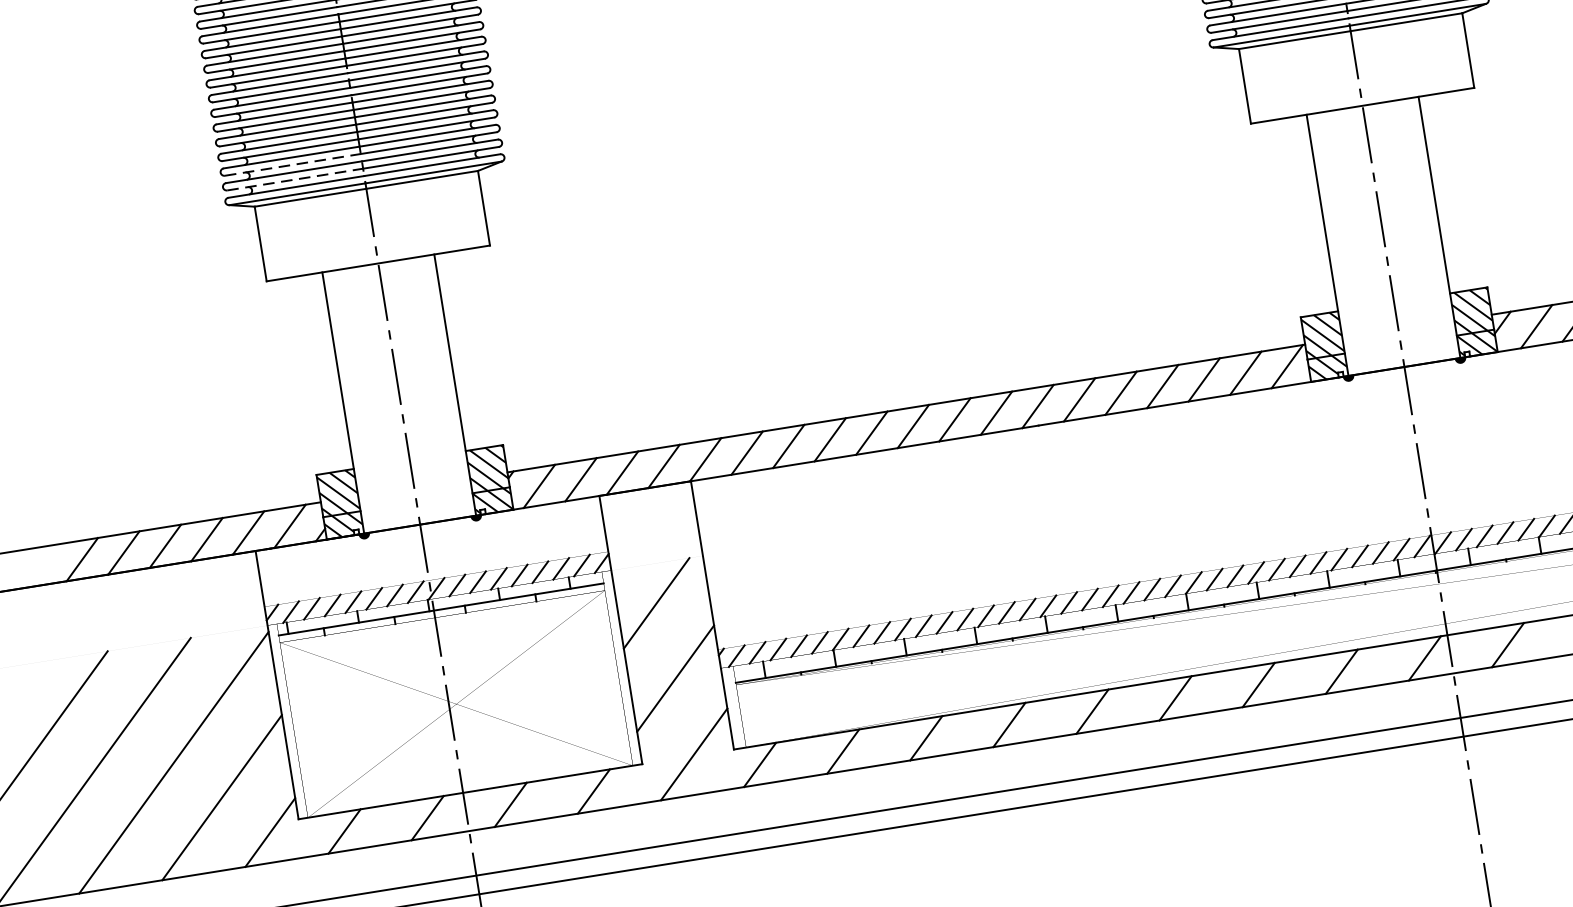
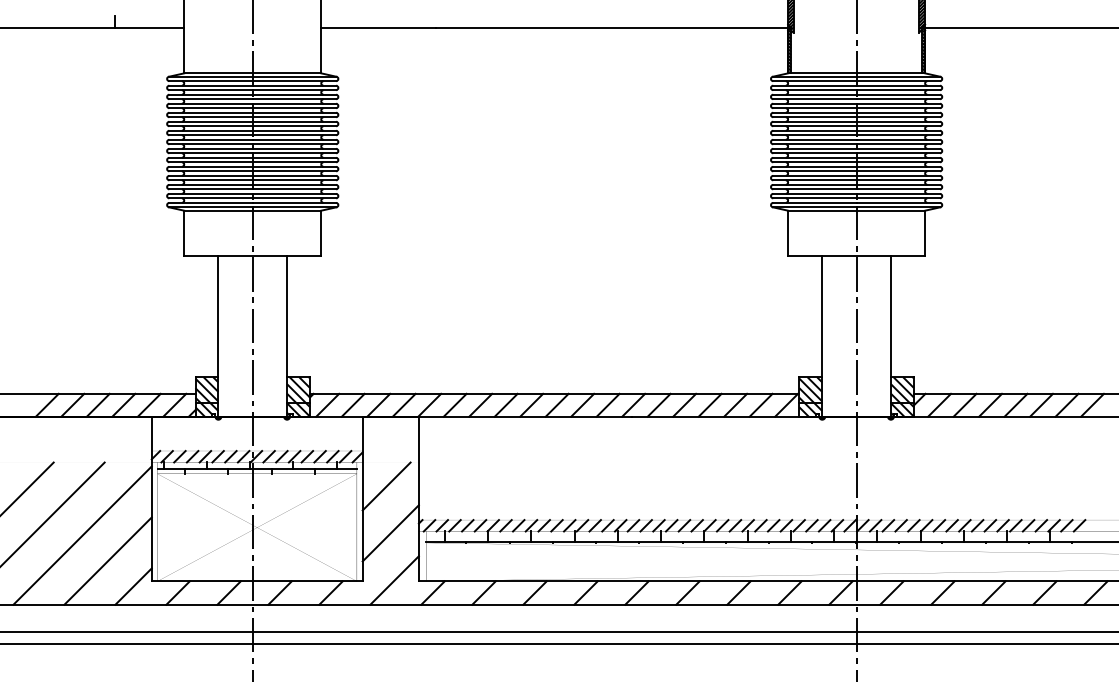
line: (293, 165) -> (211, 189), dashed -> solid
line: (295, 179) -> (211, 198), dashed -> solid

